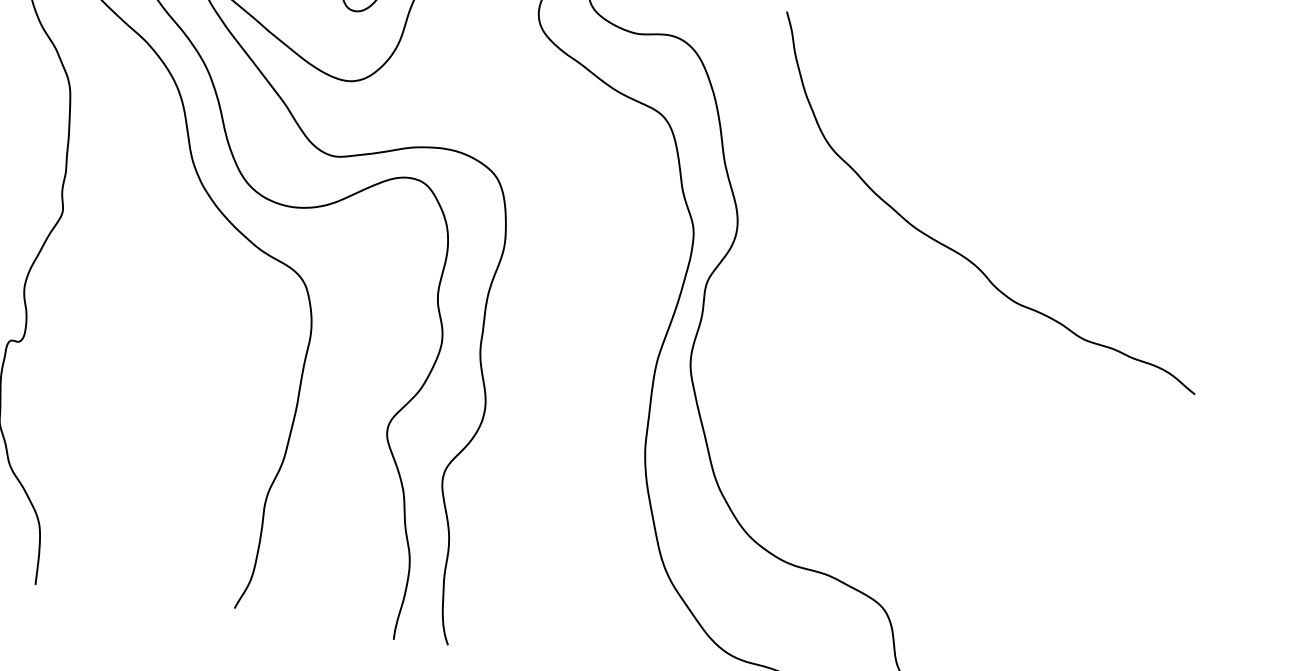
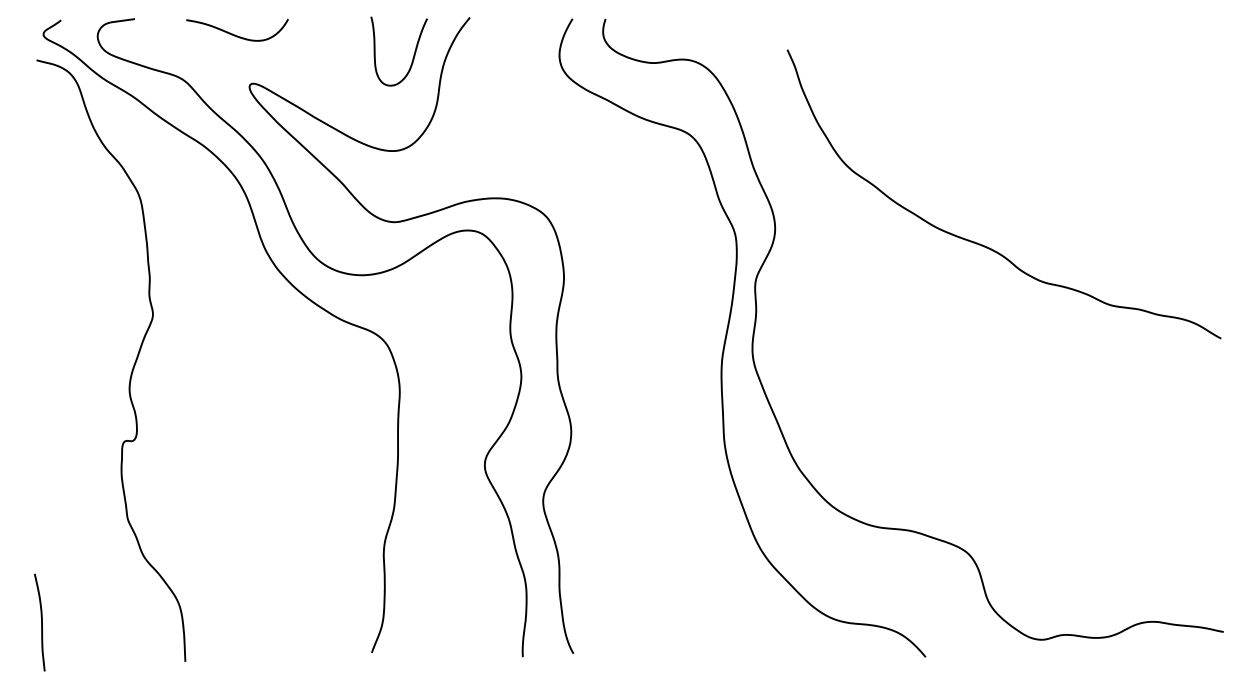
curve: (961, 254) -> (985, 245), moved

